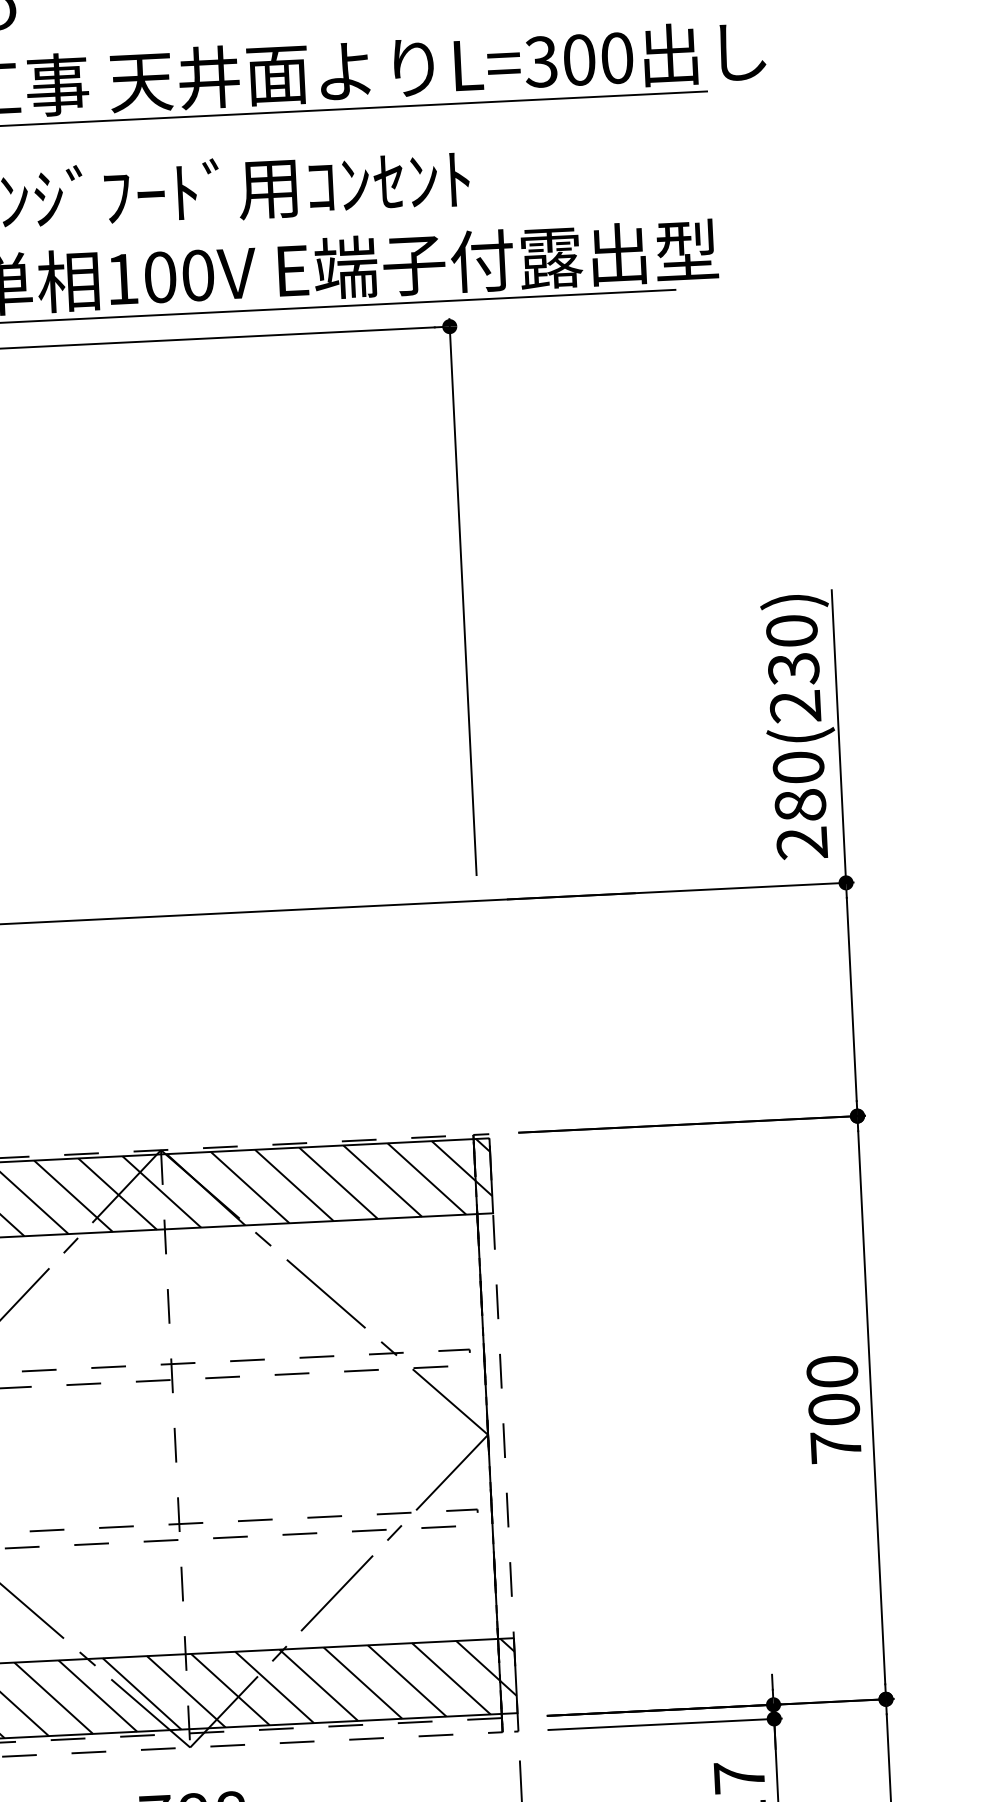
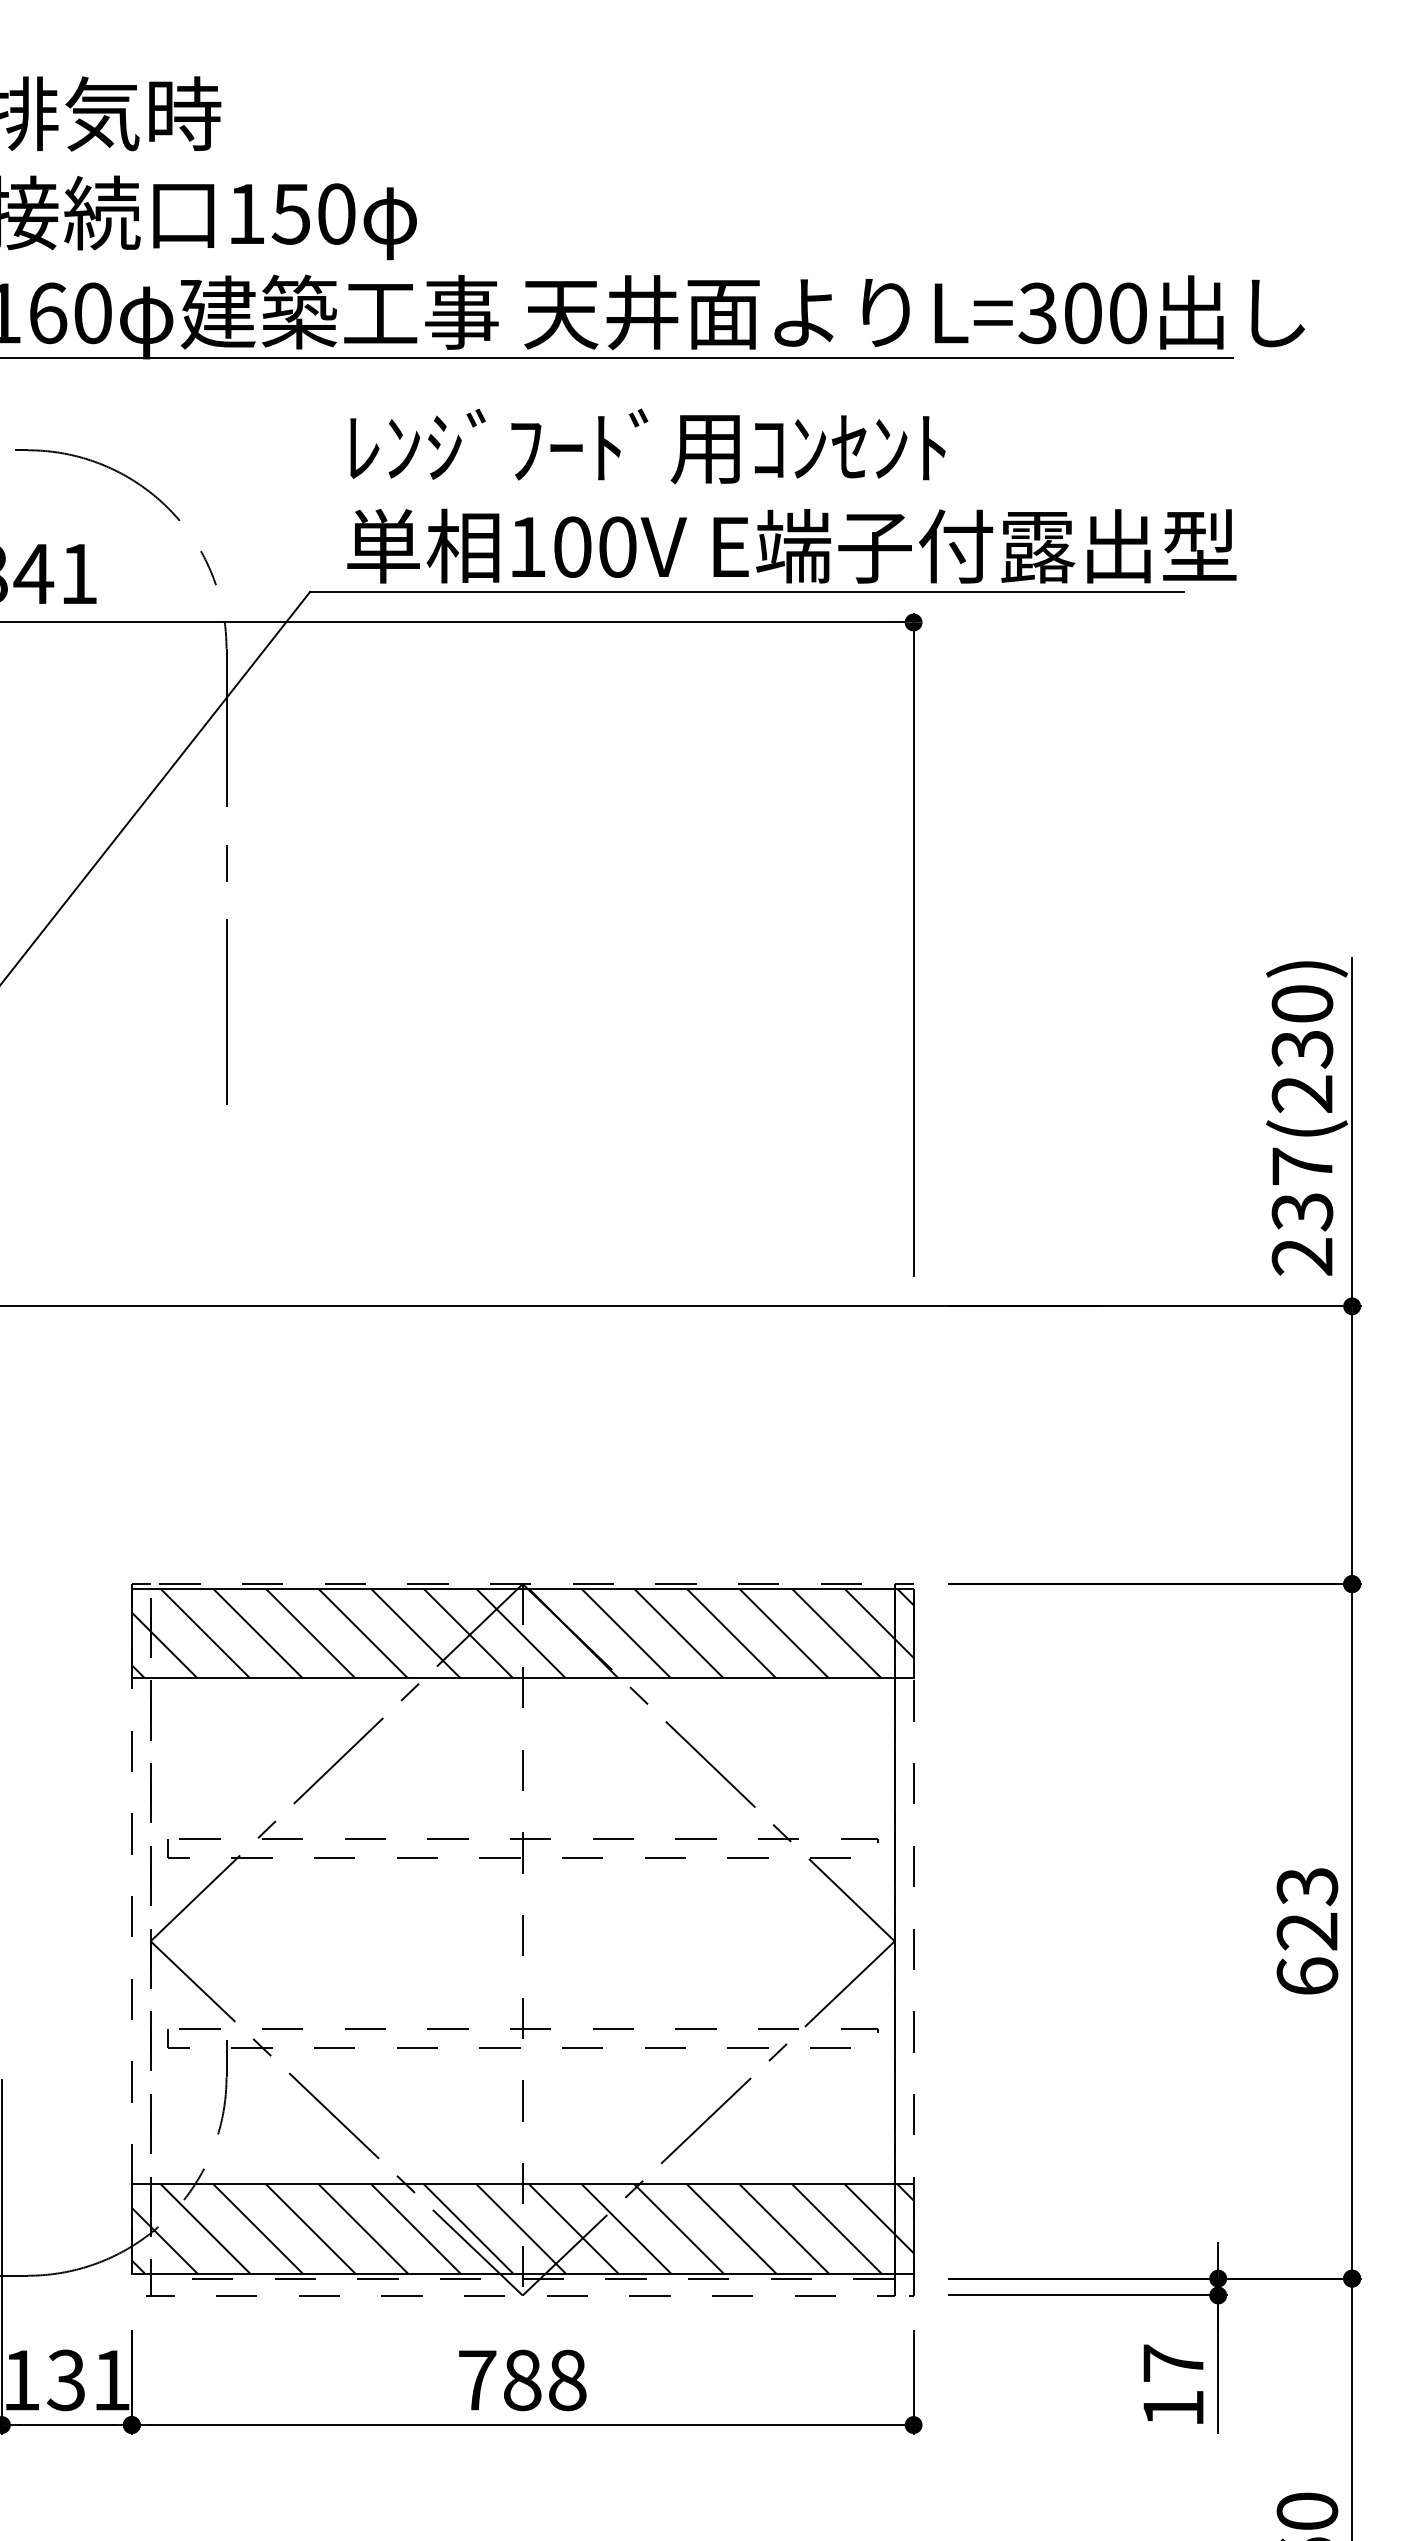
text: (799, 786) -> (1302, 1189), 280(230) -> 237(230)
text: (834, 1408) -> (1307, 1930), 700 -> 623

